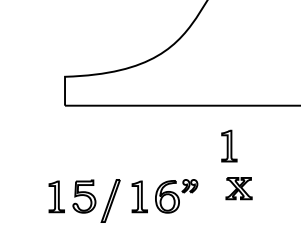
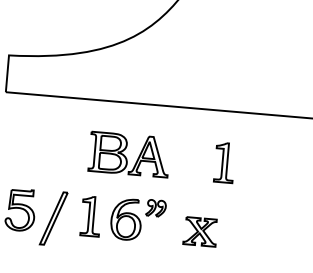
part: (165, 145) -> (129, 153), added
part: (229, 145) -> (224, 162), moved
part: (238, 188) -> (199, 231), moved

